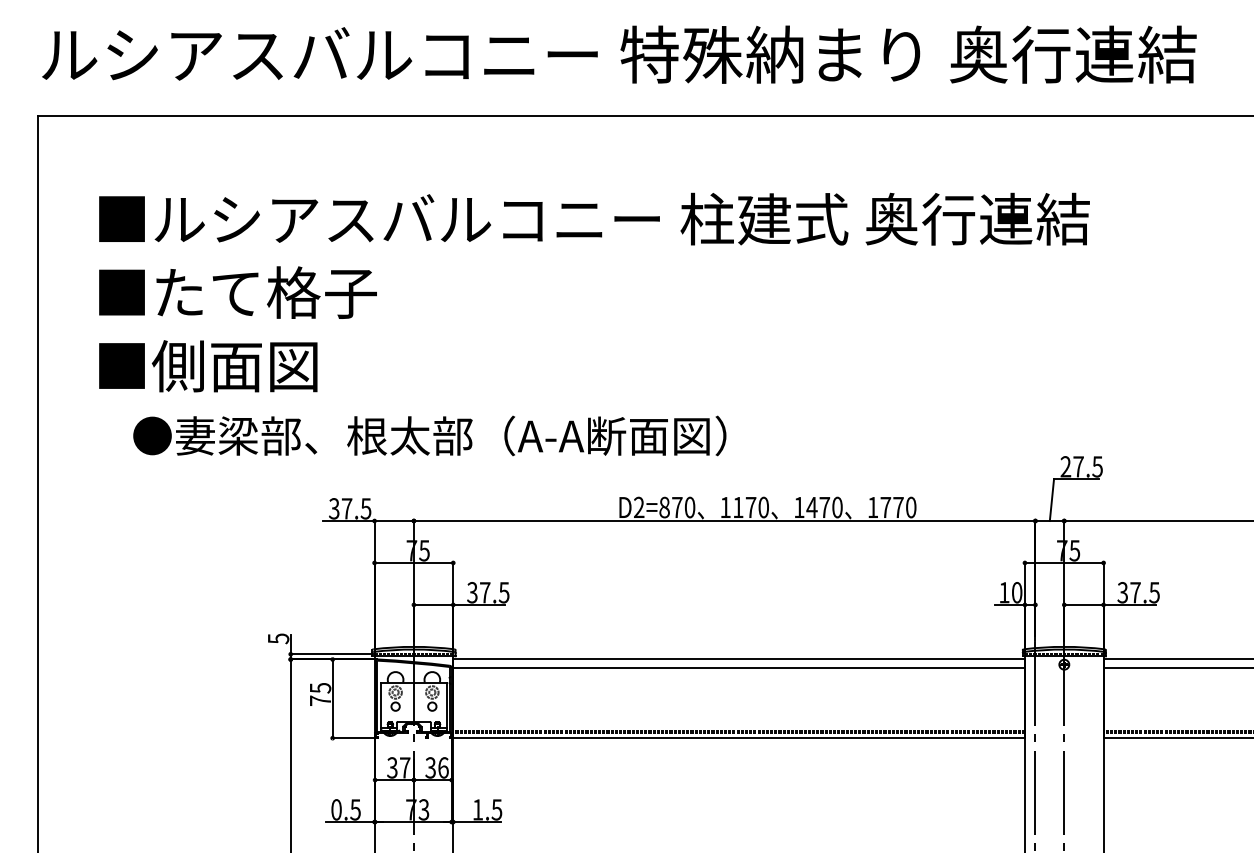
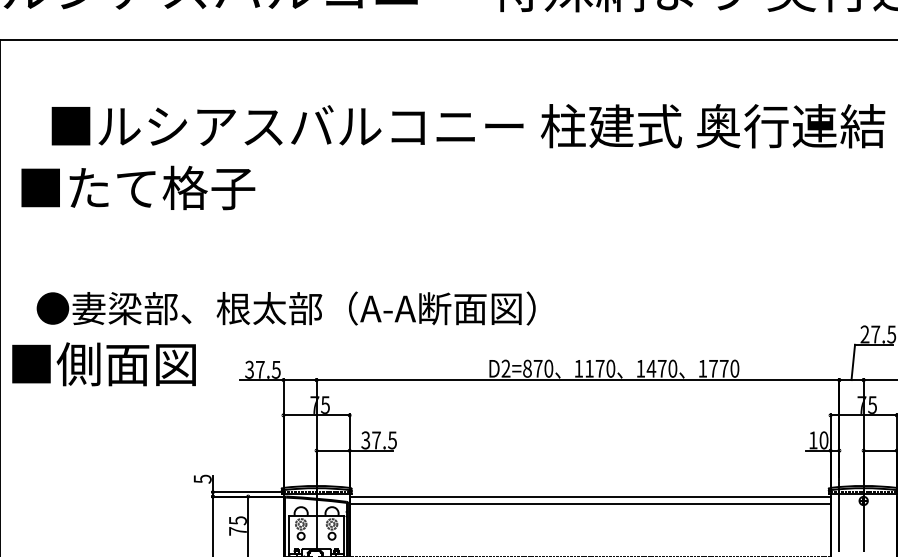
text: (237, 292) -> (137, 187), moved
text: (208, 366) -> (104, 364), moved
text: (429, 435) -> (285, 308), moved

